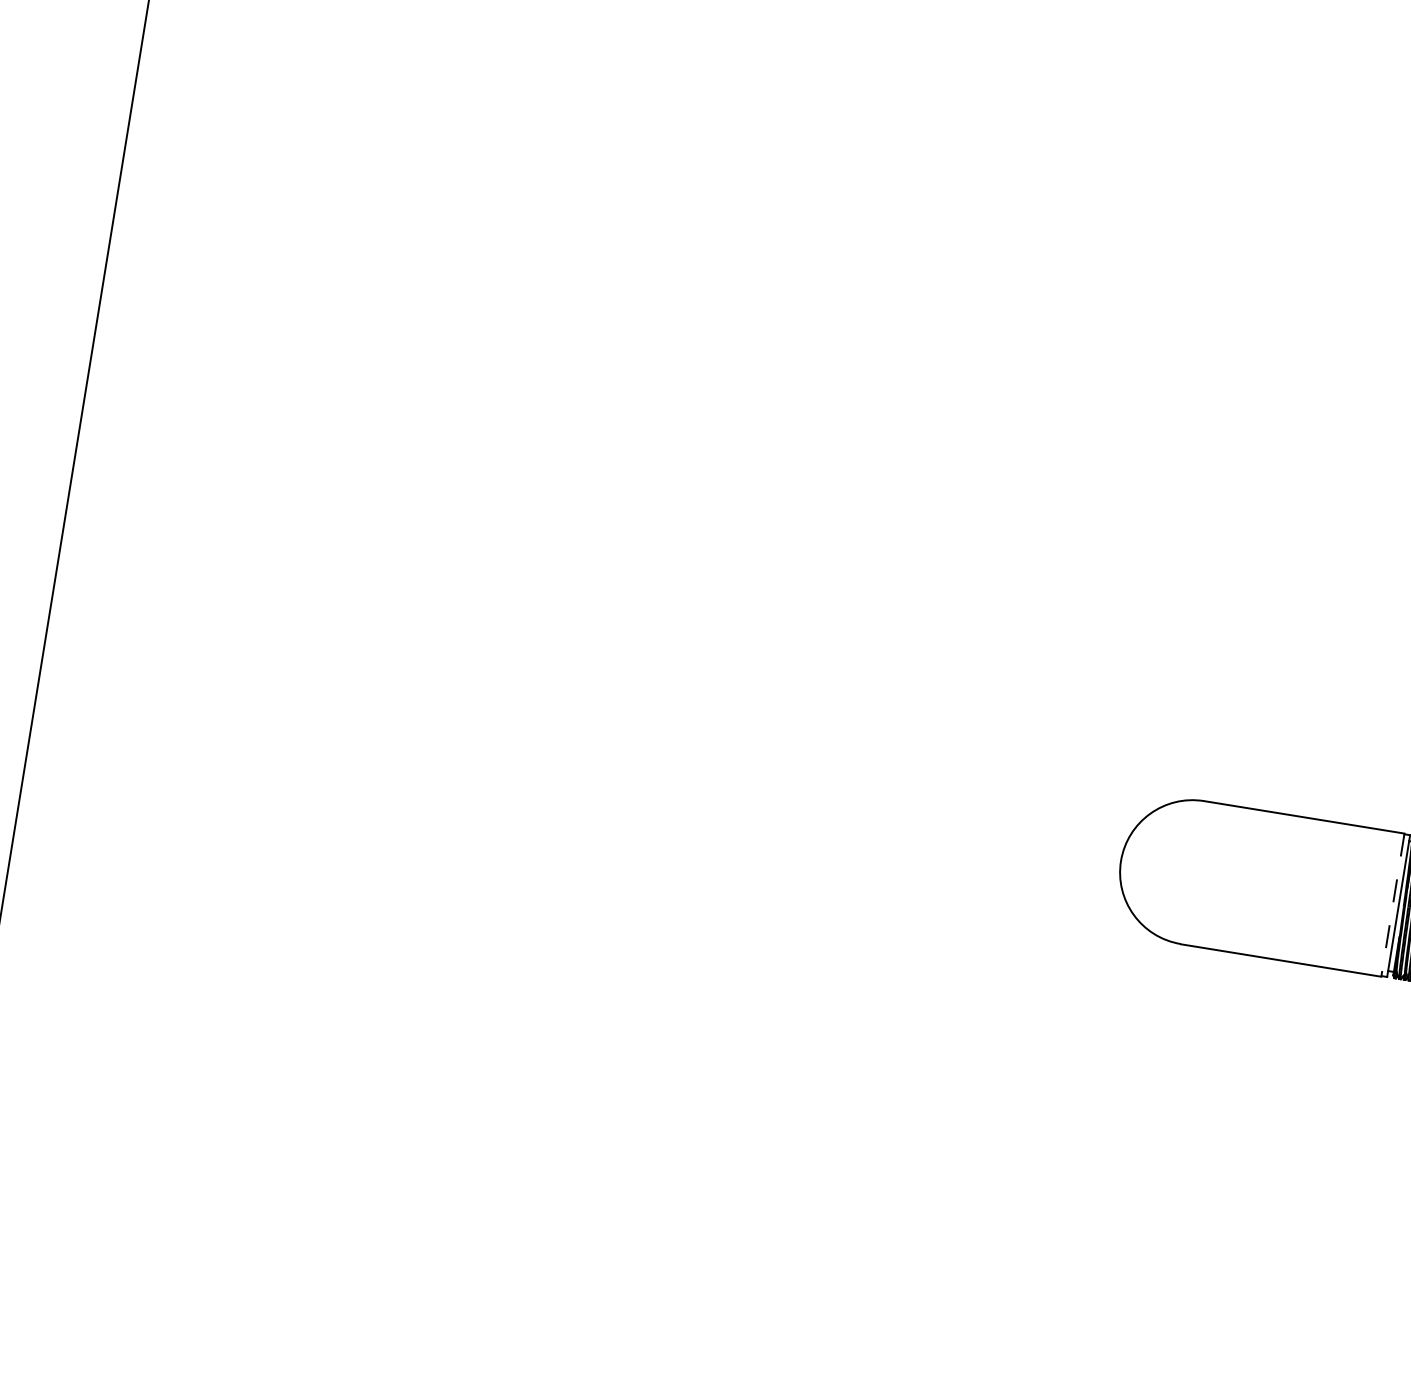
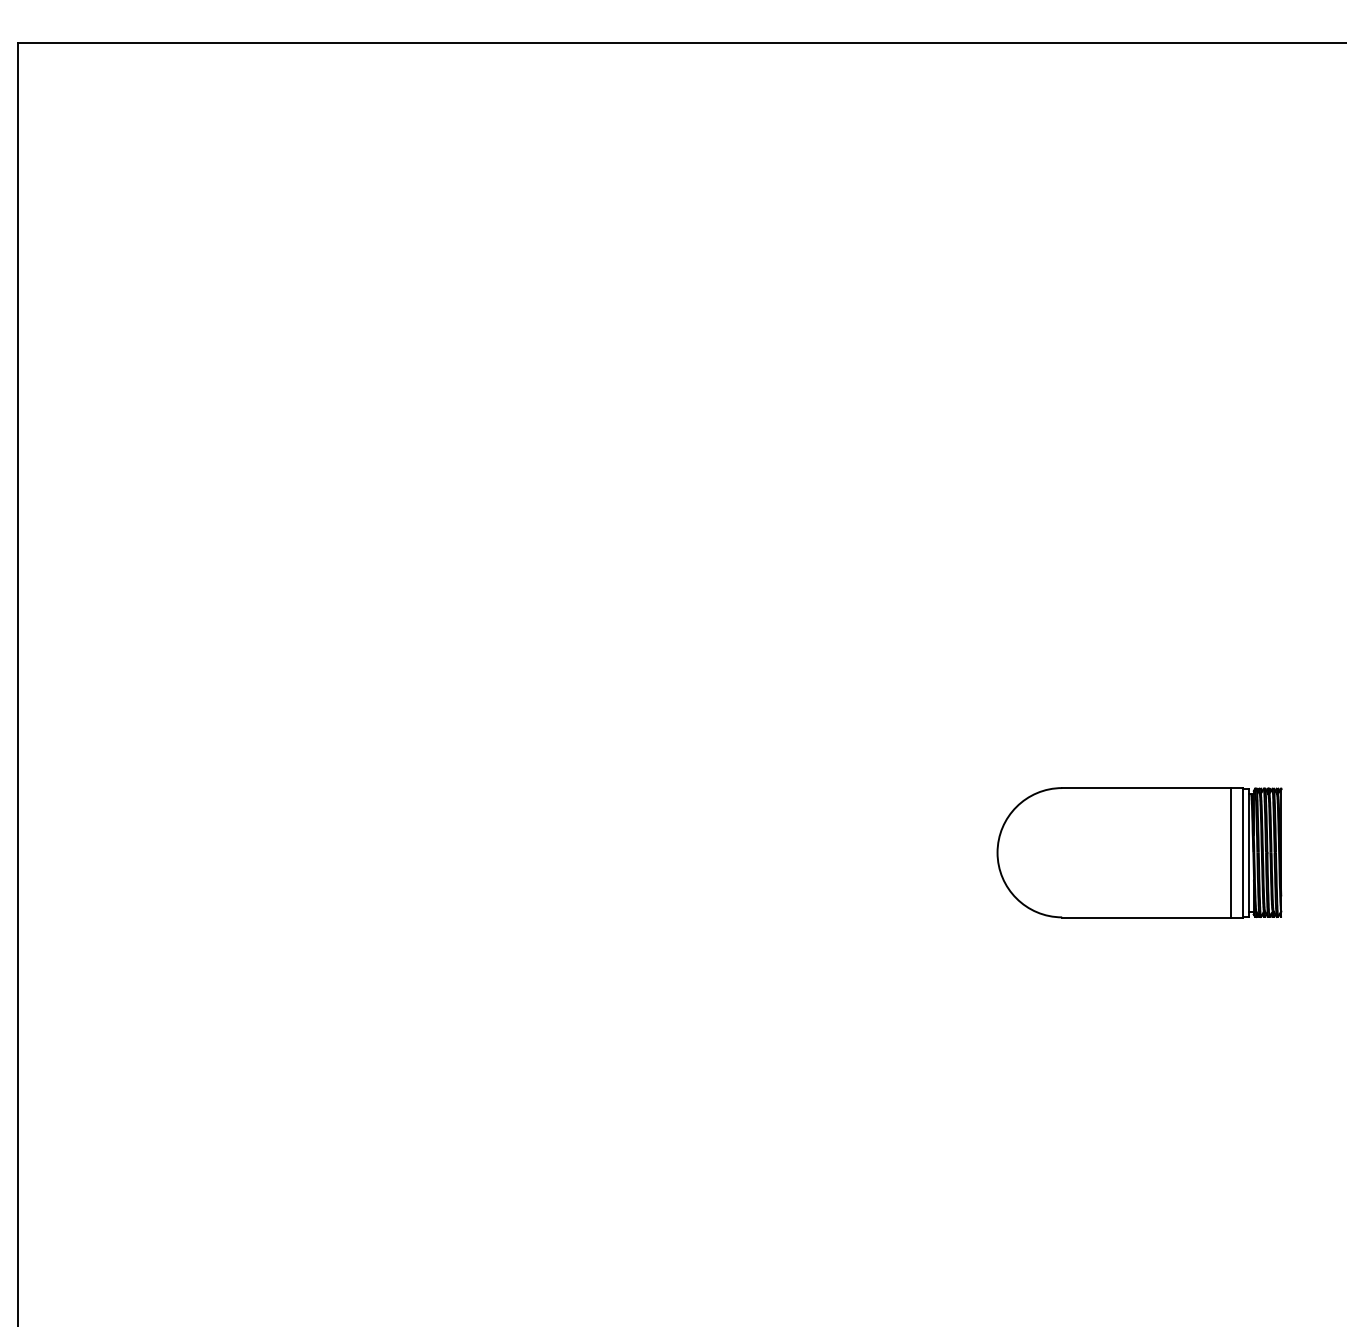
line: (1378, 902) -> (1230, 852), added
line: (1393, 904) -> (1243, 852), dashed -> solid

